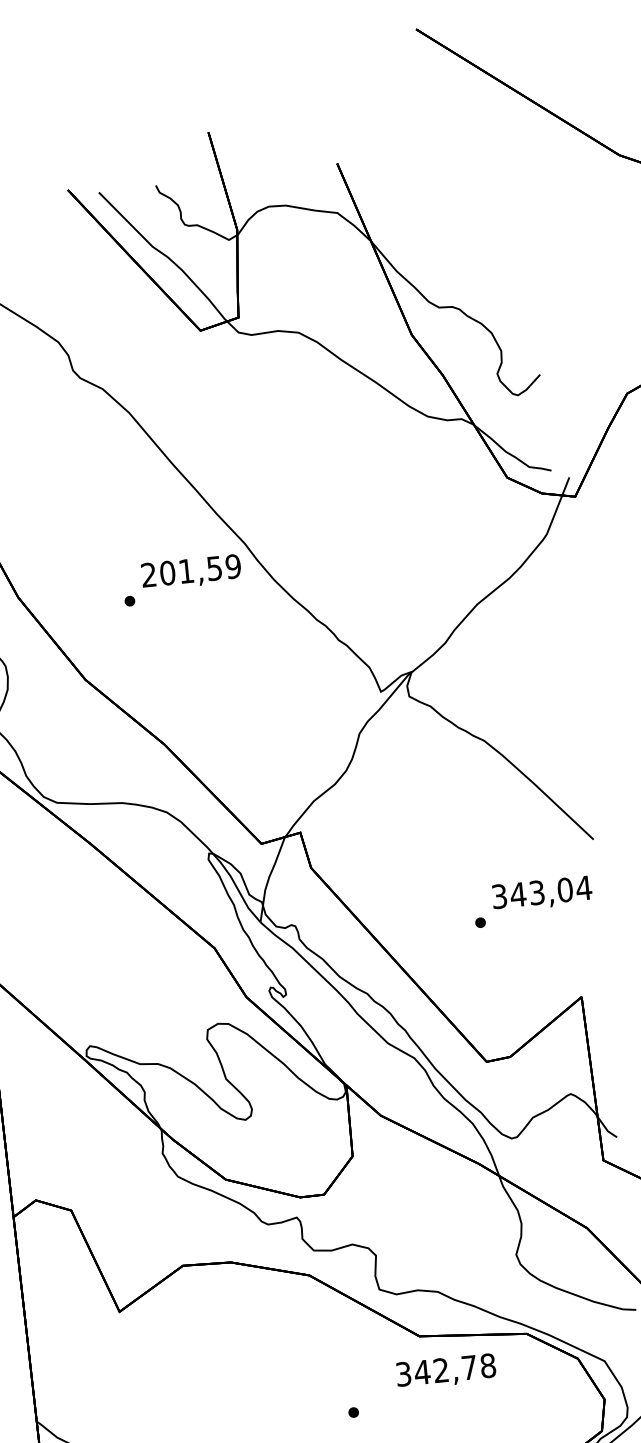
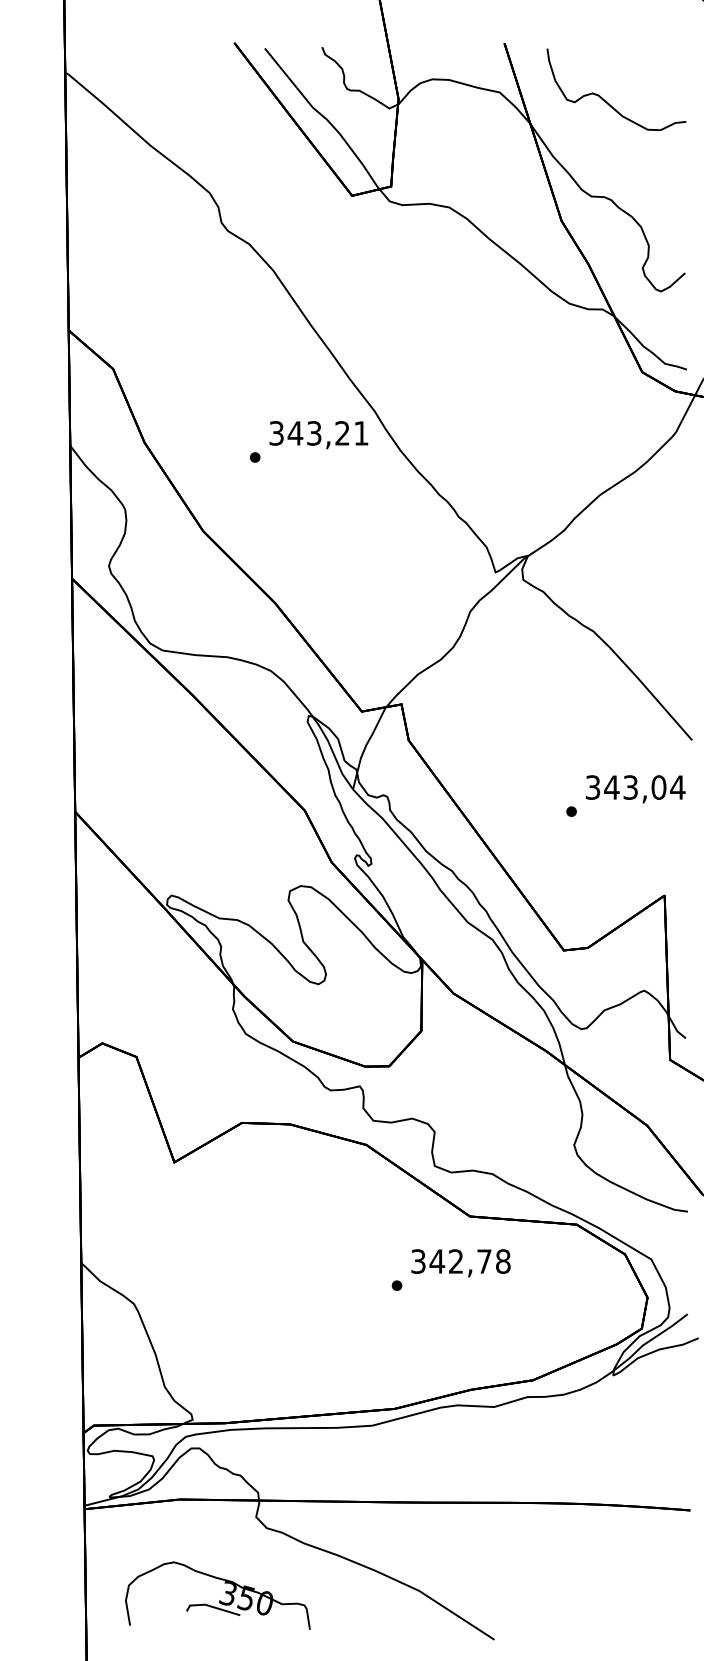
curve: (446, 212) -> (608, 102), added
text: (190, 570) -> (318, 433), 201,59 -> 343,21
text: (445, 1371) -> (460, 1263), moved

